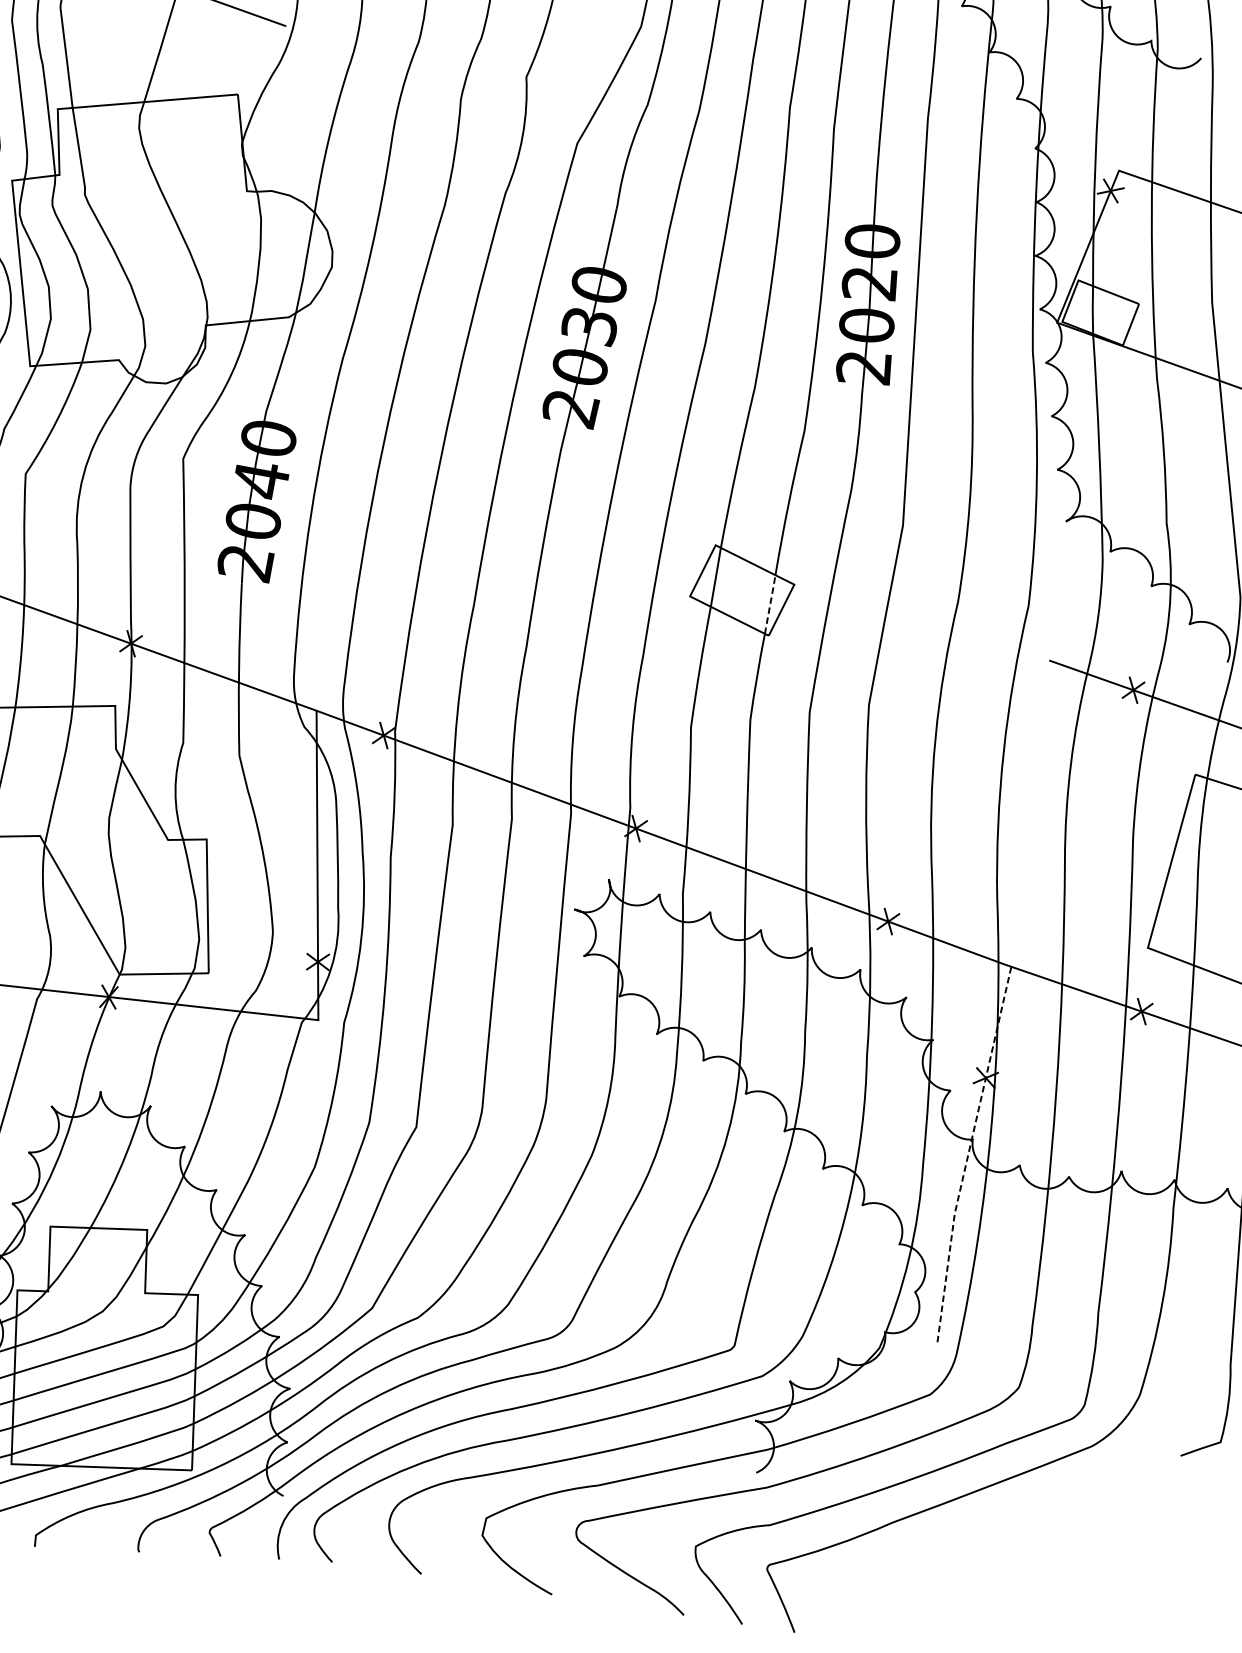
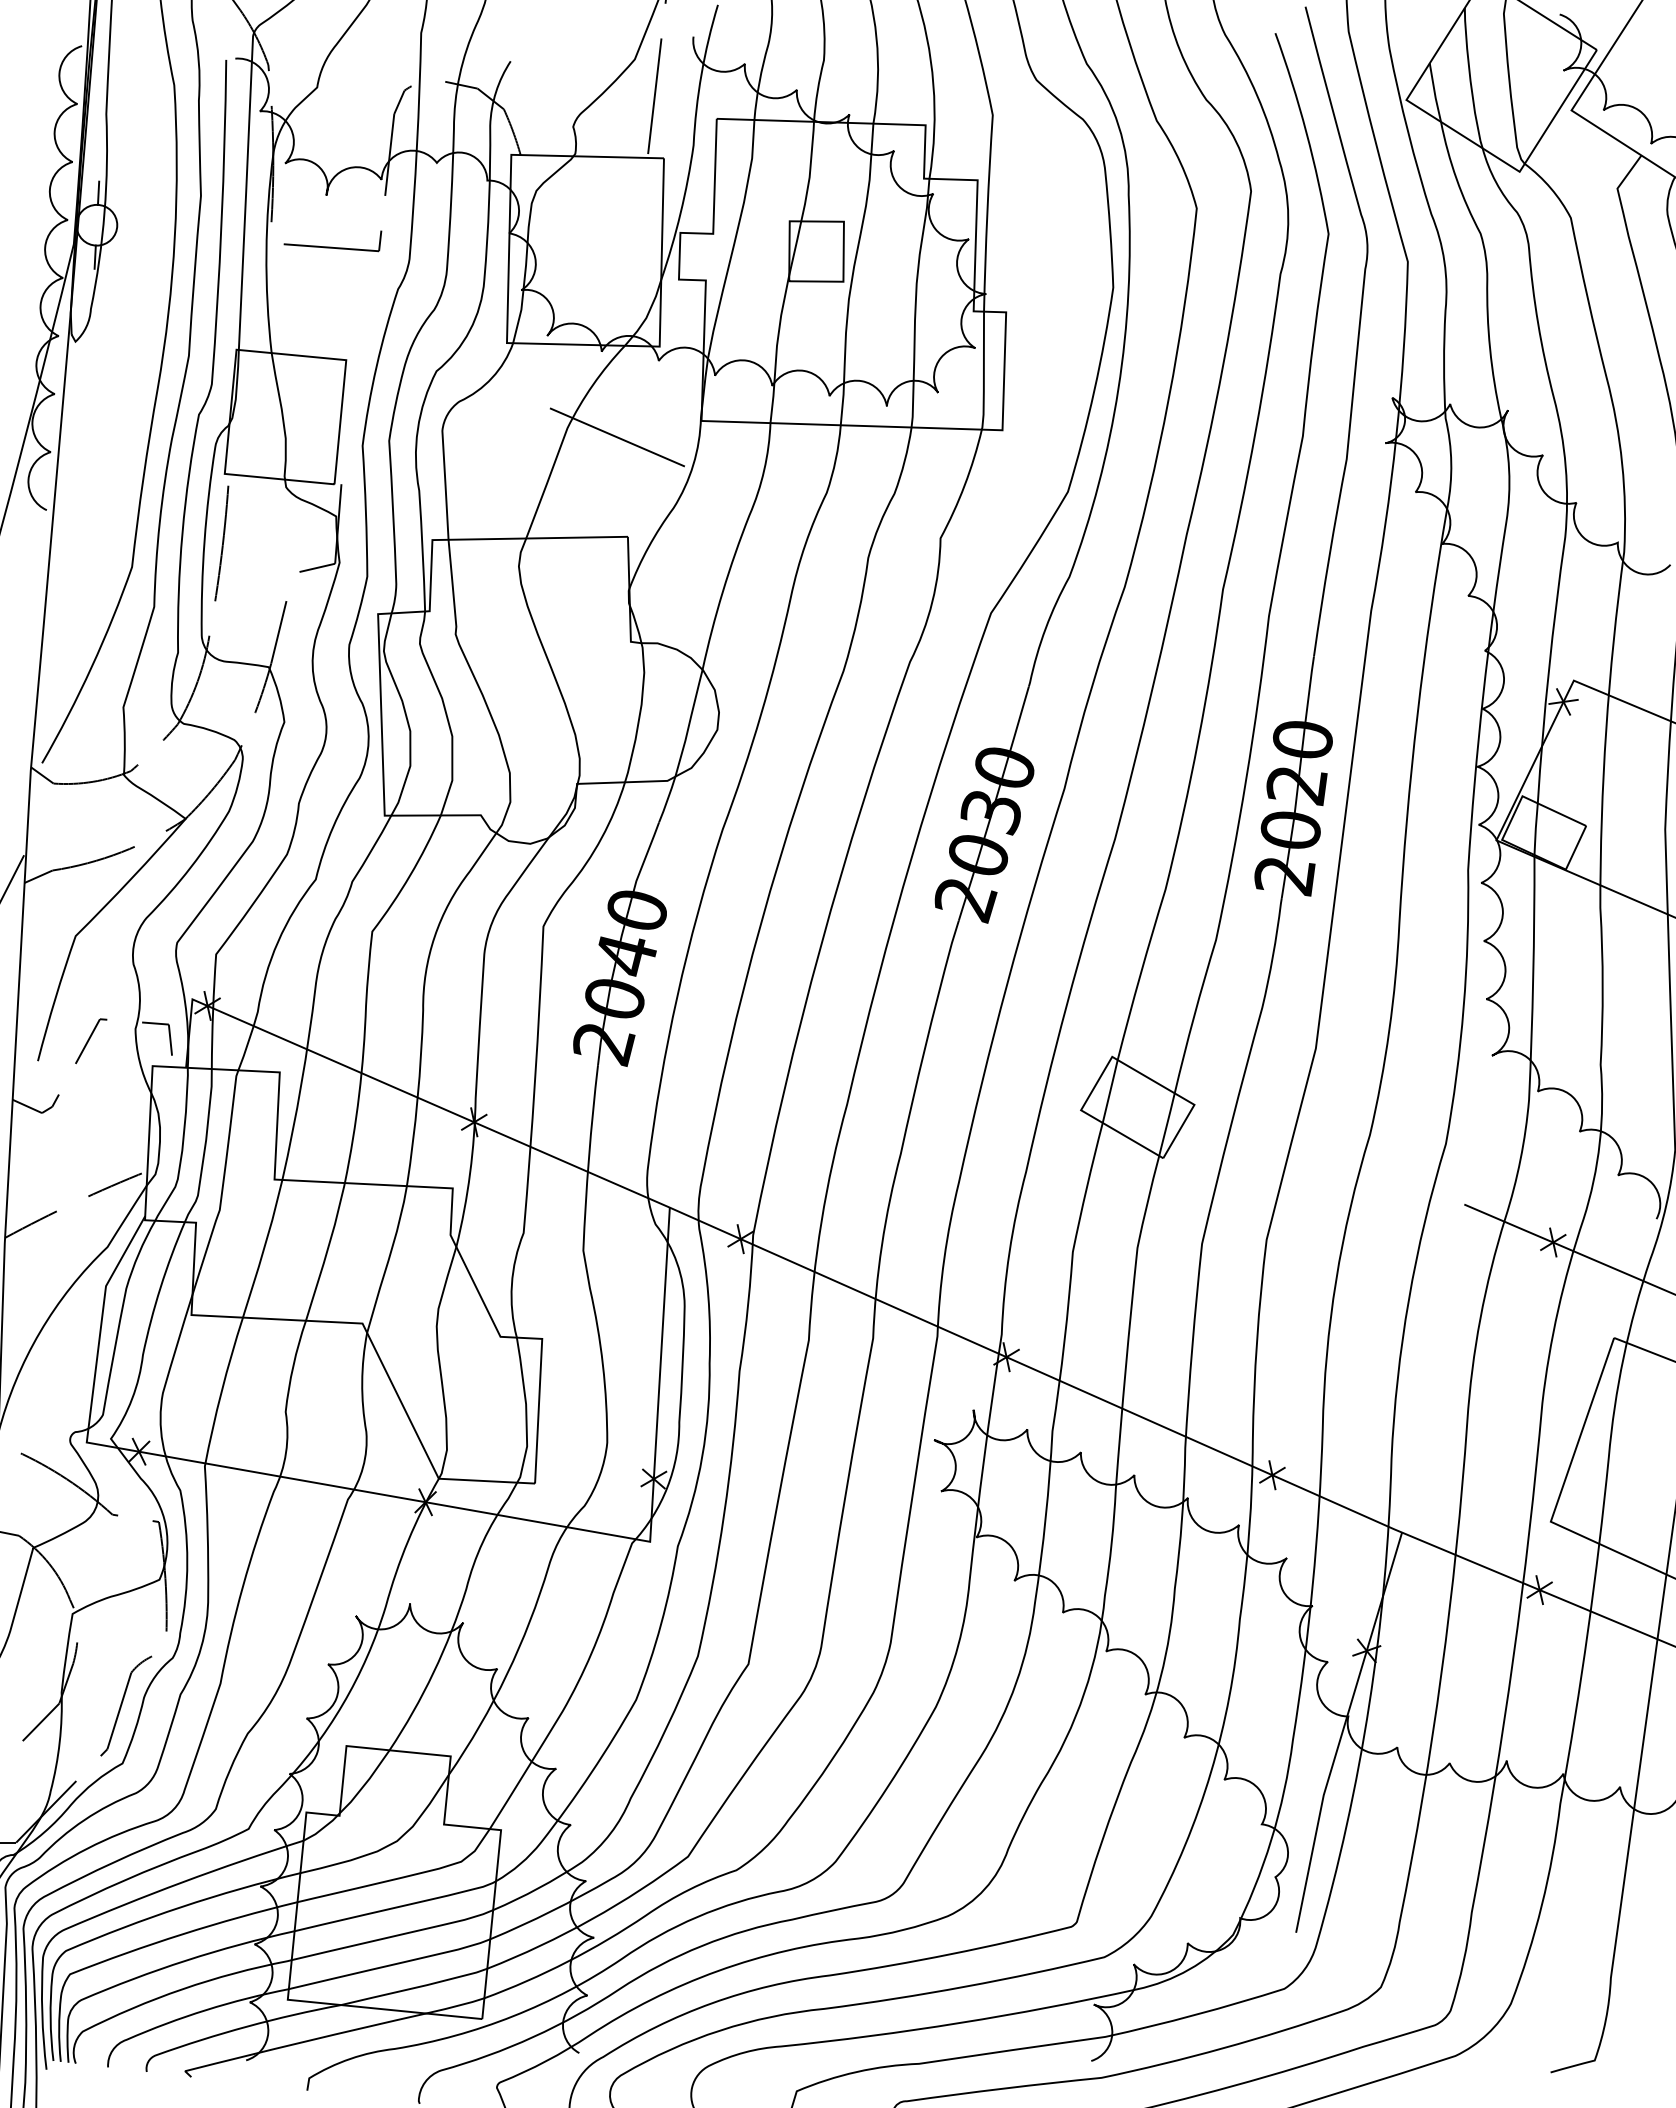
line: (770, 604) -> (1167, 1124), dashed -> solid
line: (968, 1153) -> (1342, 1731), dashed -> solid

